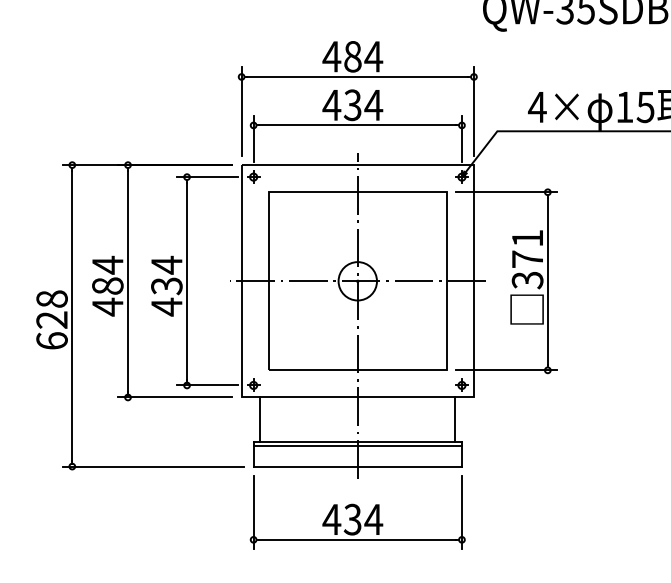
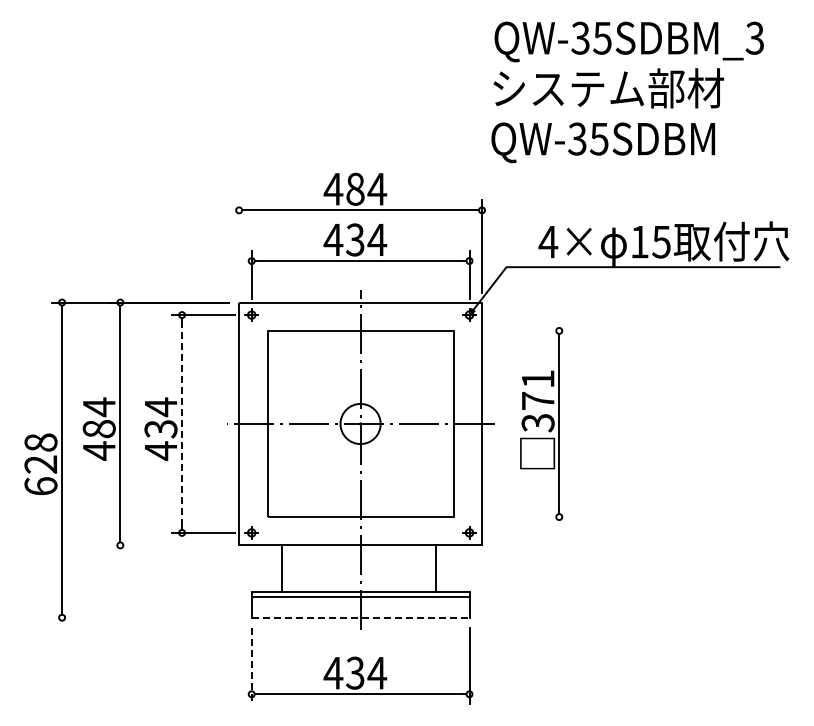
line: (241, 111) -> (239, 246), removed
line: (506, 191) -> (516, 330), removed
line: (187, 281) -> (182, 424), solid -> dashed
line: (506, 370) -> (516, 517), removed
line: (175, 397) -> (169, 545), removed
line: (260, 419) -> (281, 568), moved
line: (455, 419) -> (436, 568), moved
line: (153, 466) -> (146, 617), removed
line: (357, 466) -> (360, 617), solid -> dashed
line: (253, 513) -> (251, 666), solid -> dashed

